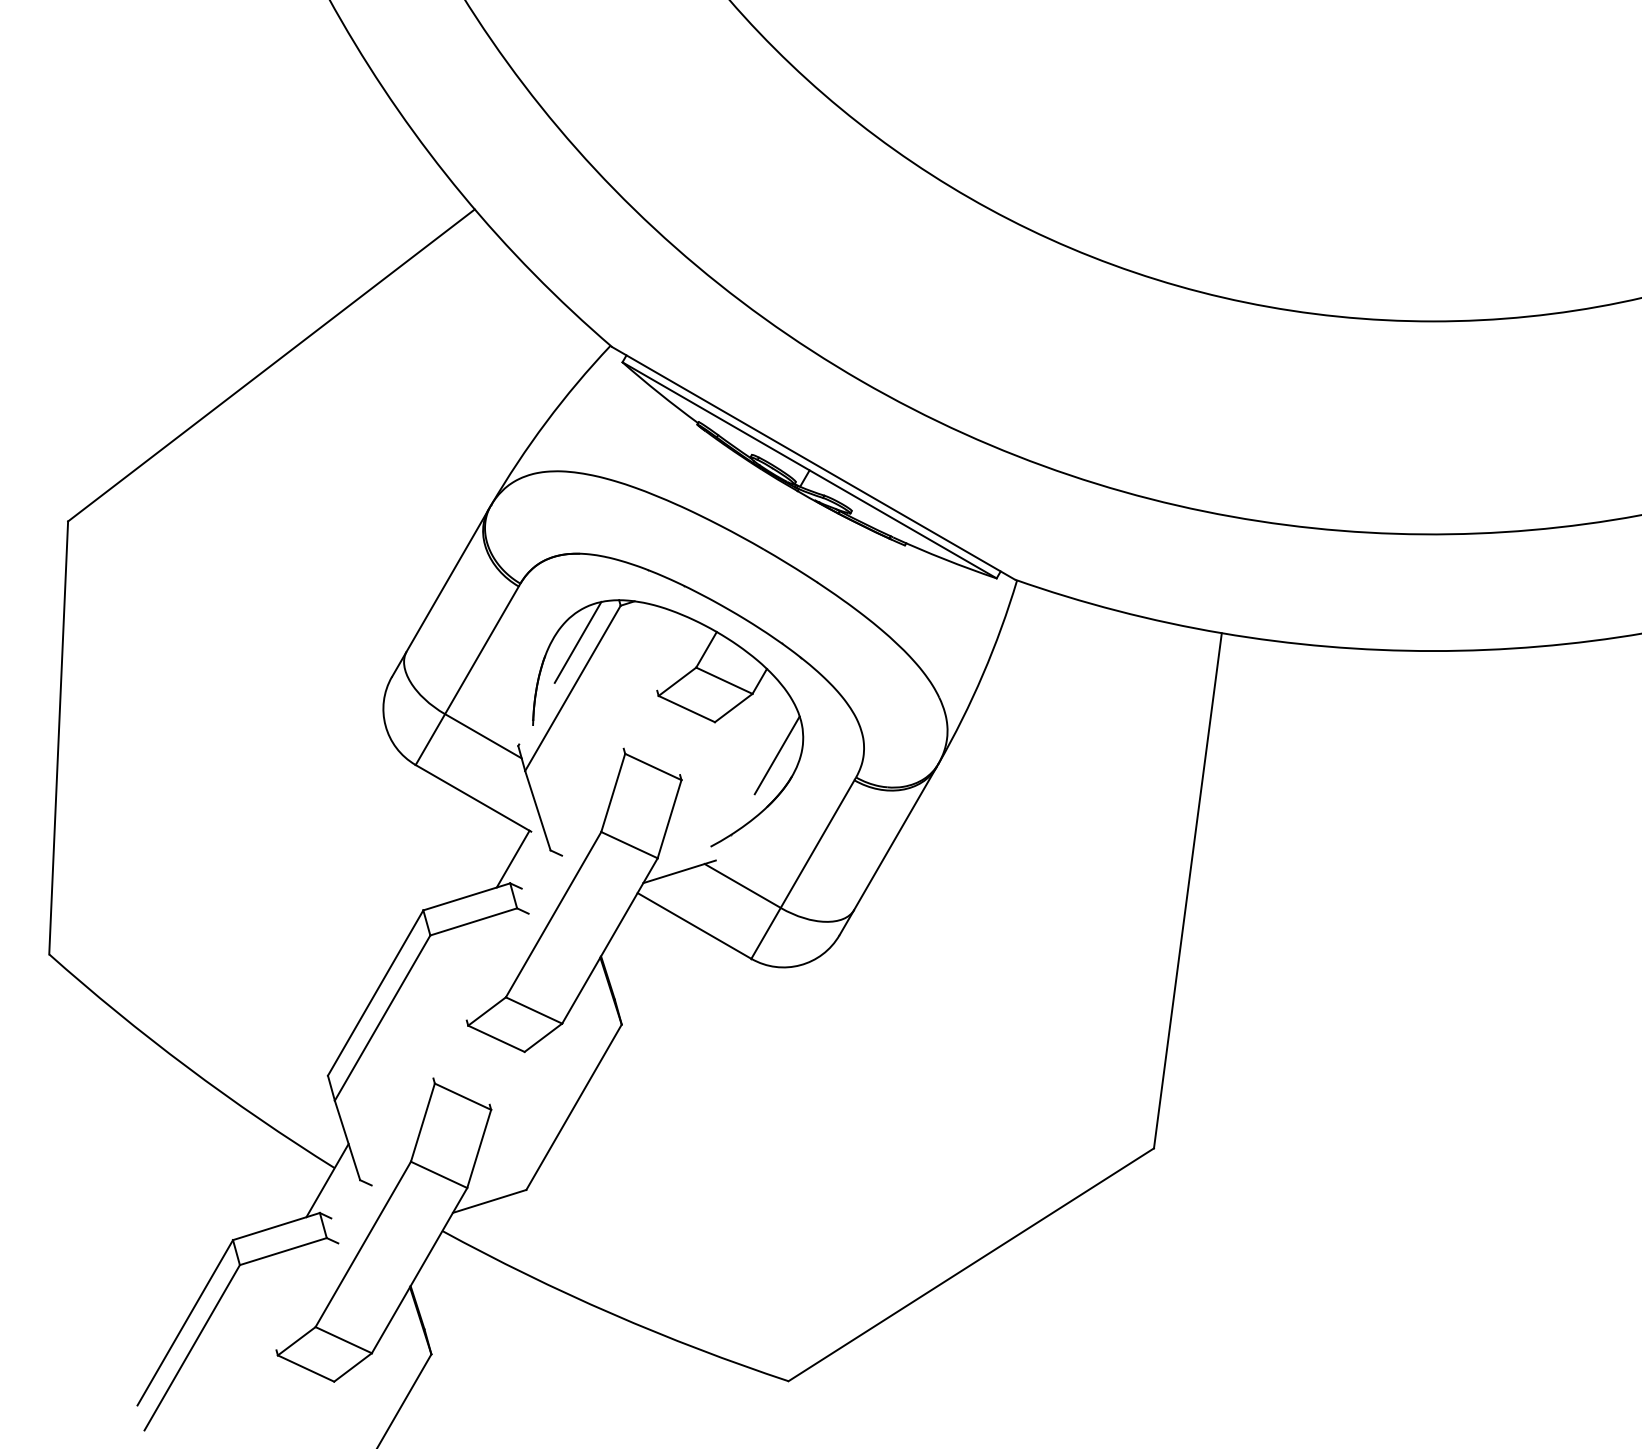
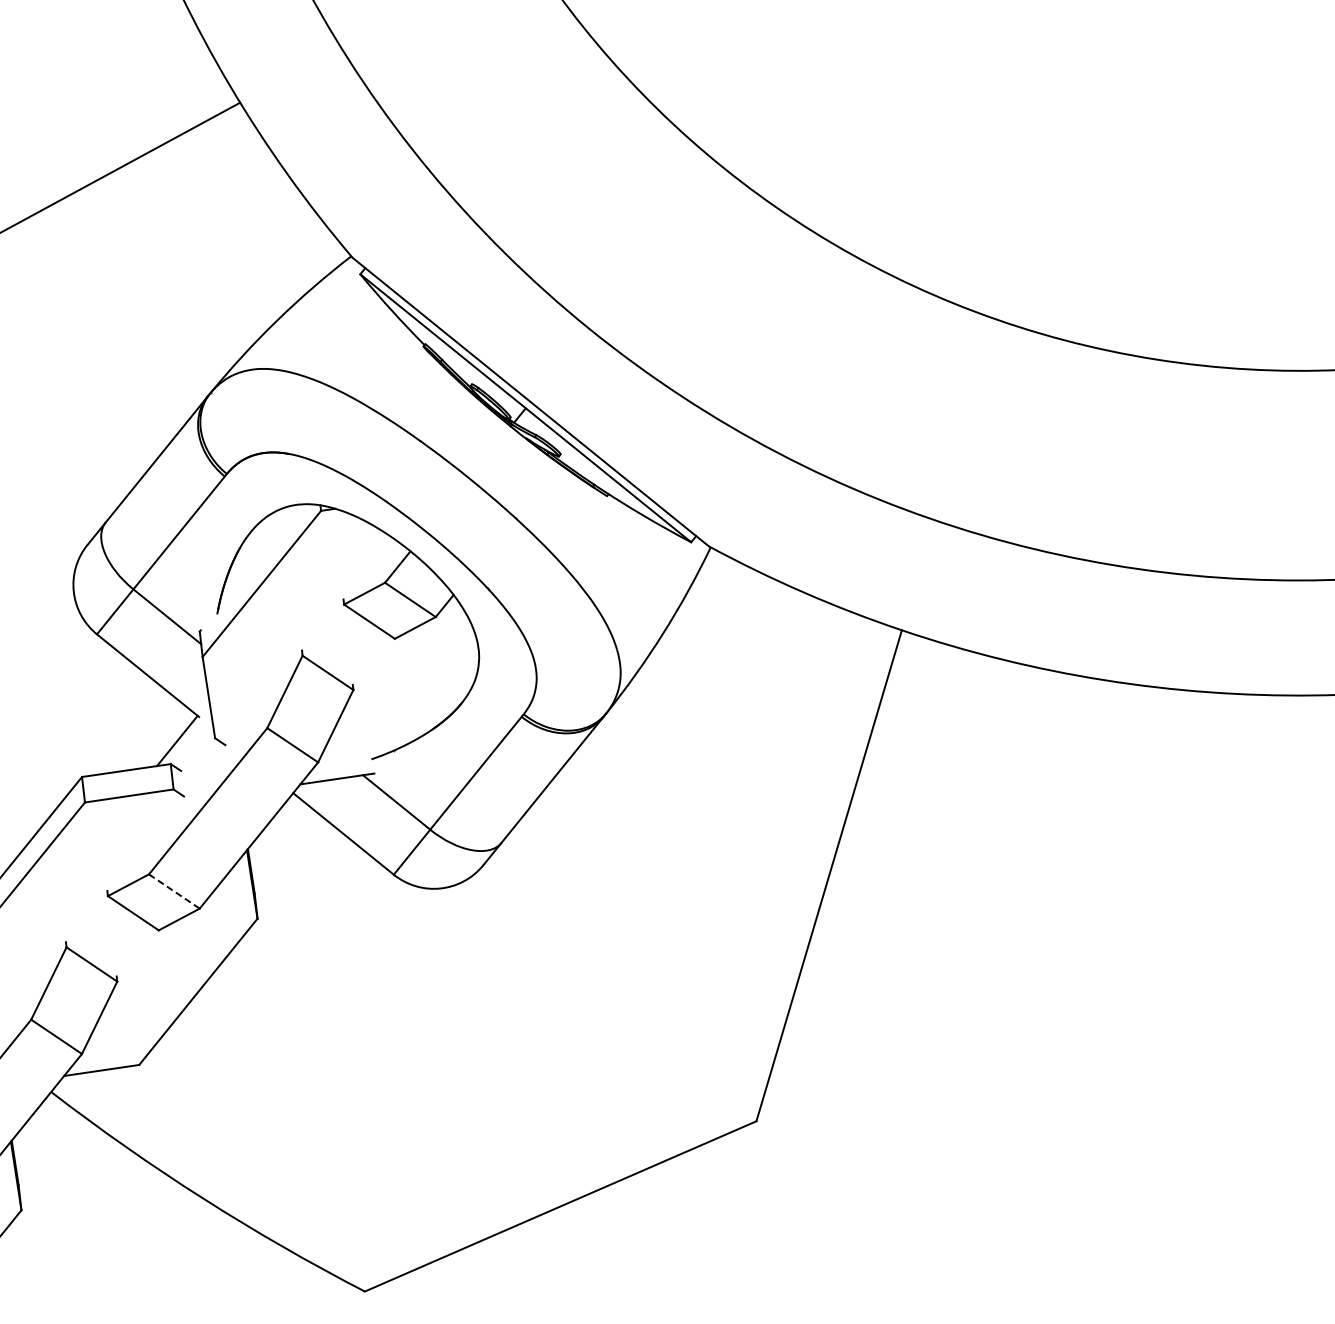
line: (577, 641) -> (273, 539), removed
line: (776, 755) -> (449, 680), removed
line: (534, 1010) -> (174, 891), solid -> dashed

